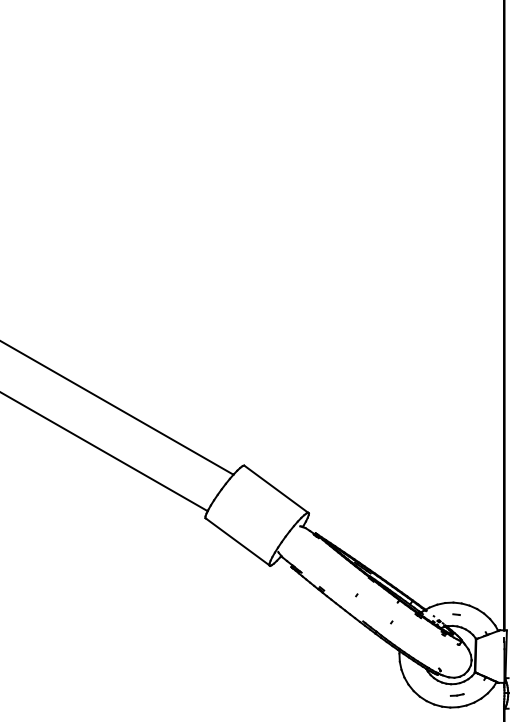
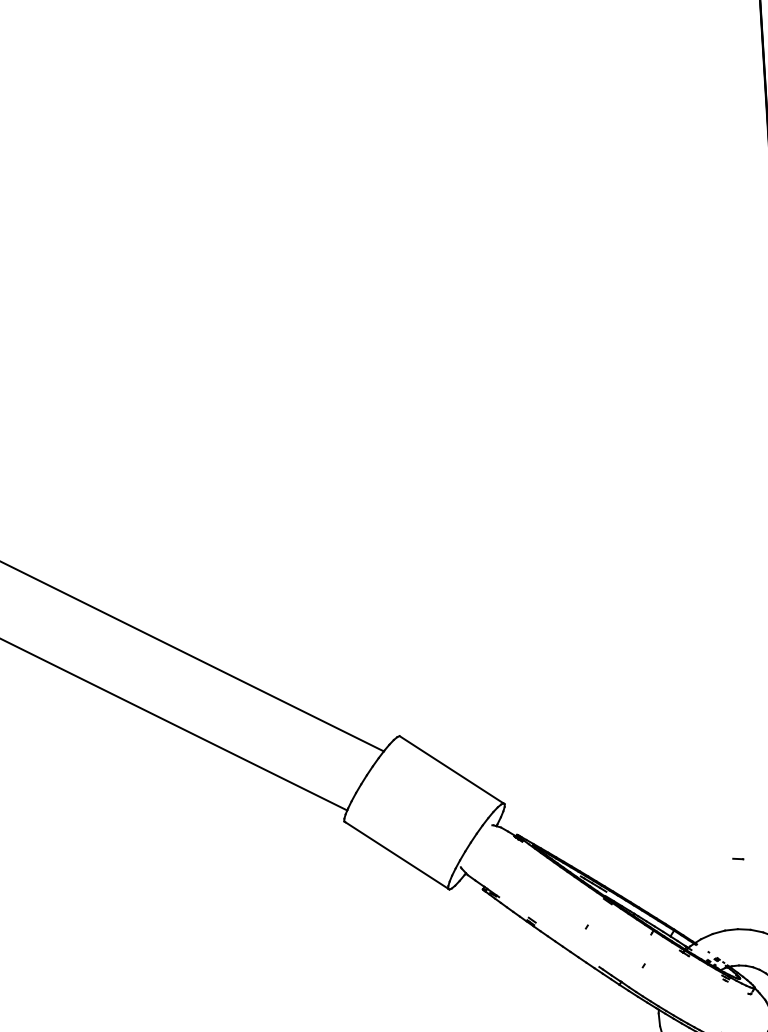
part: (456, 614) -> (738, 858), moved

